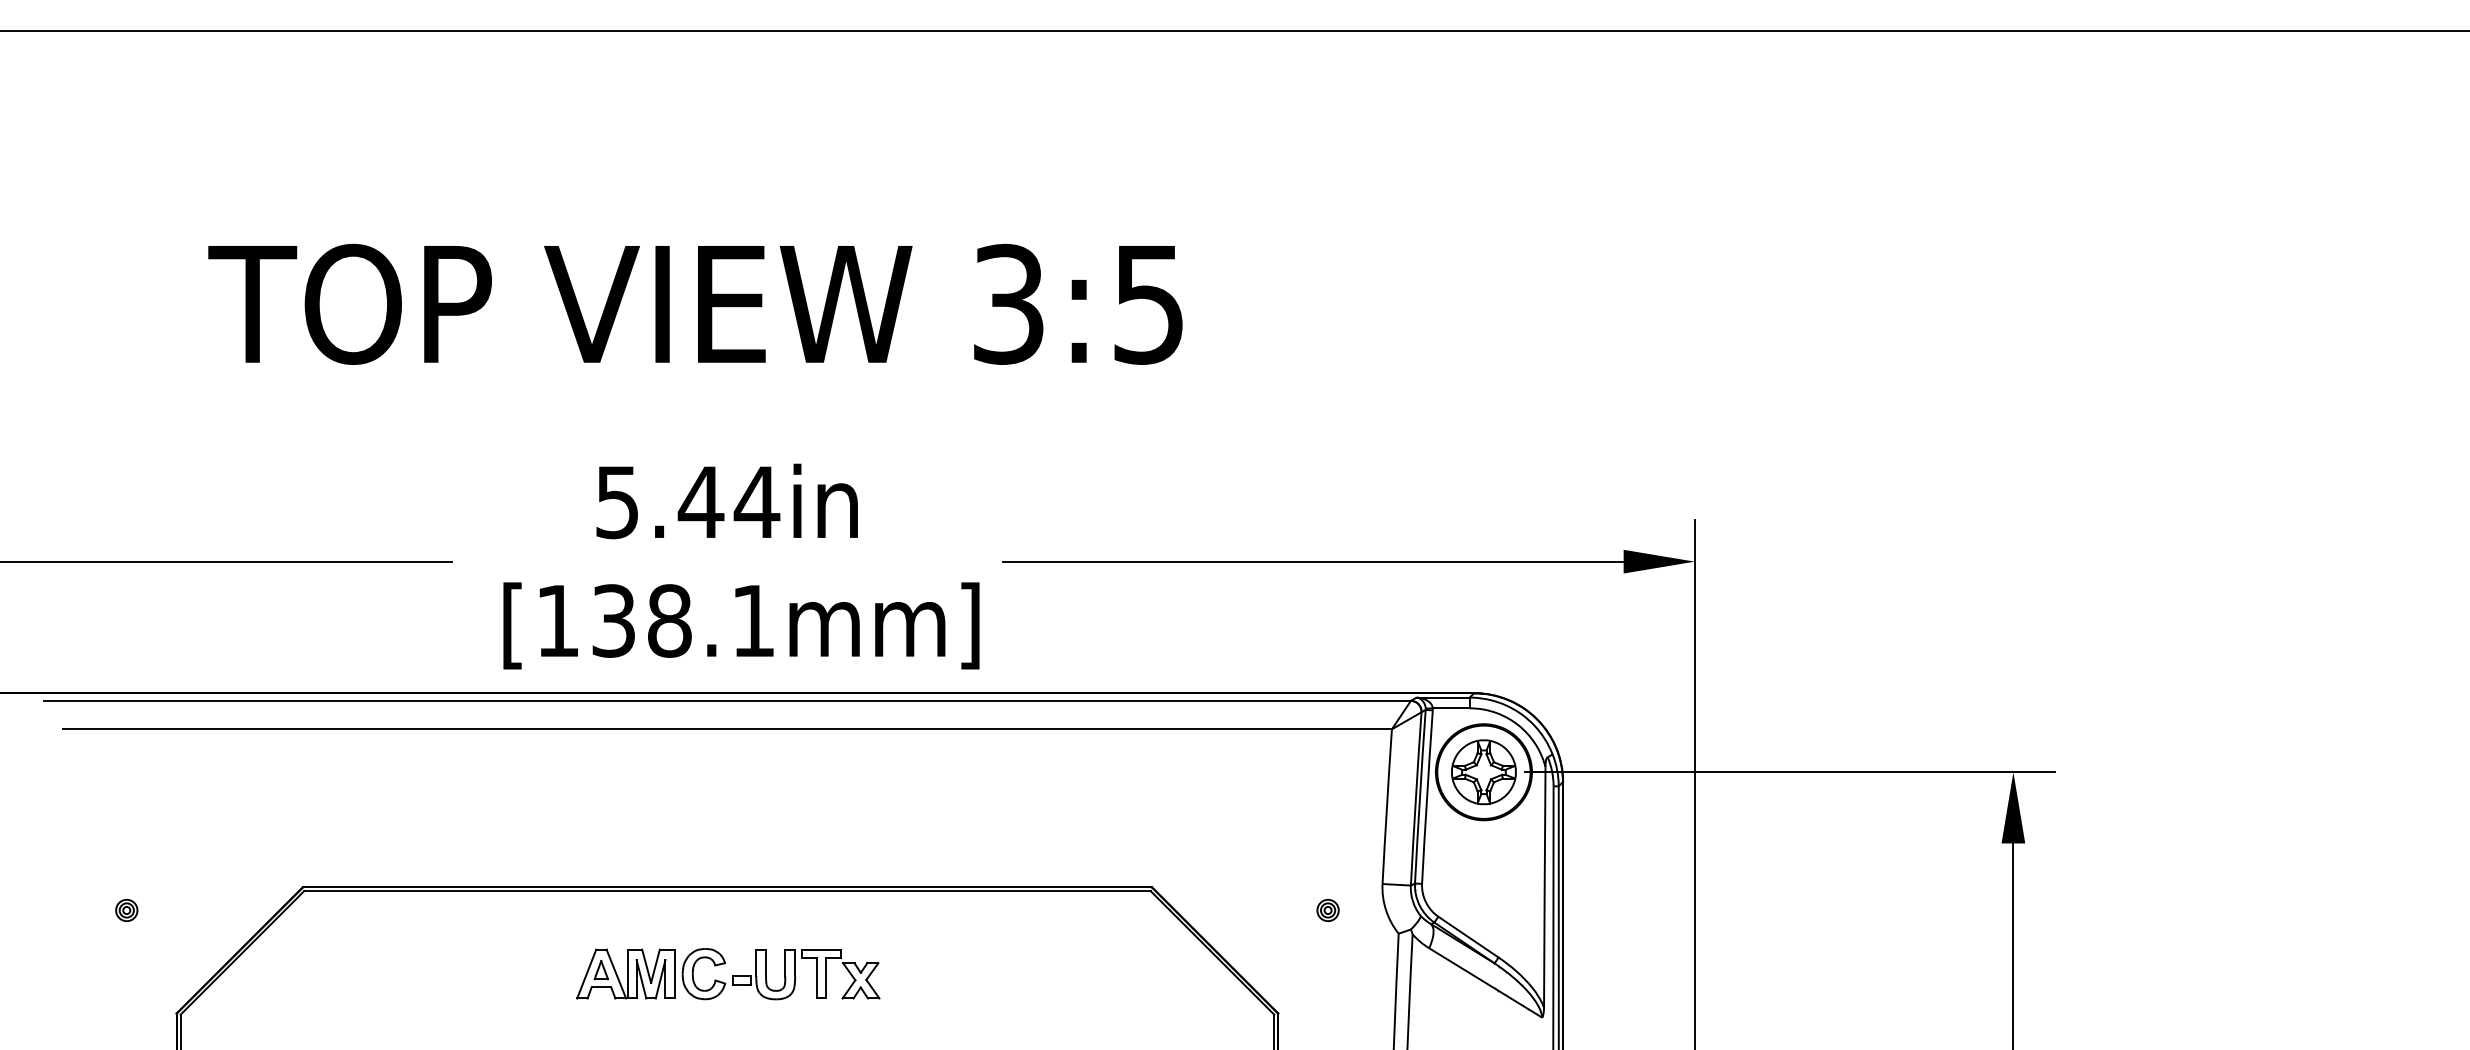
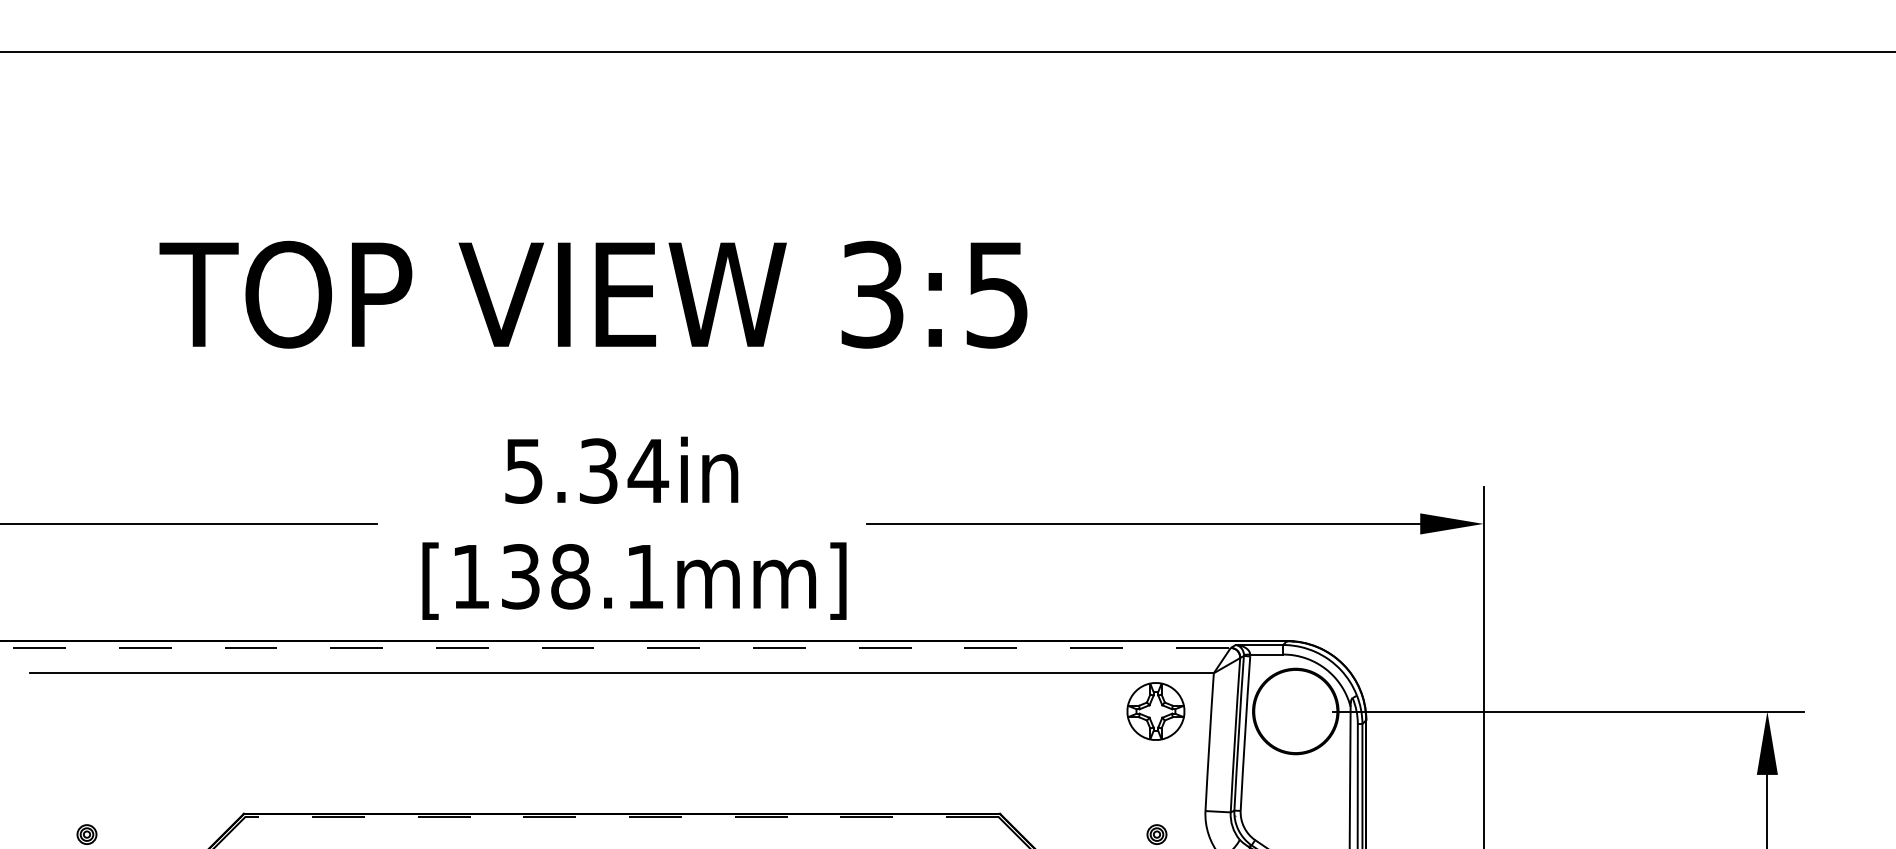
text: (700, 502) -> (597, 471), 5.44in -> 5.34in
line: (727, 700) -> (622, 647), solid -> dashed
part: (1483, 772) -> (1155, 711), moved
line: (726, 891) -> (621, 817), solid -> dashed

